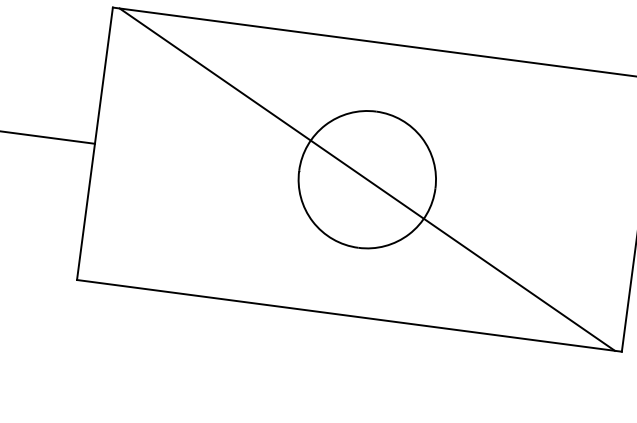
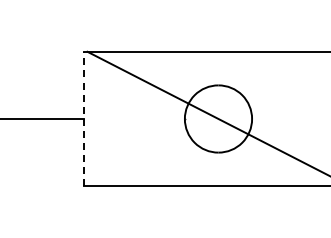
line: (95, 142) -> (84, 118), solid -> dashed

